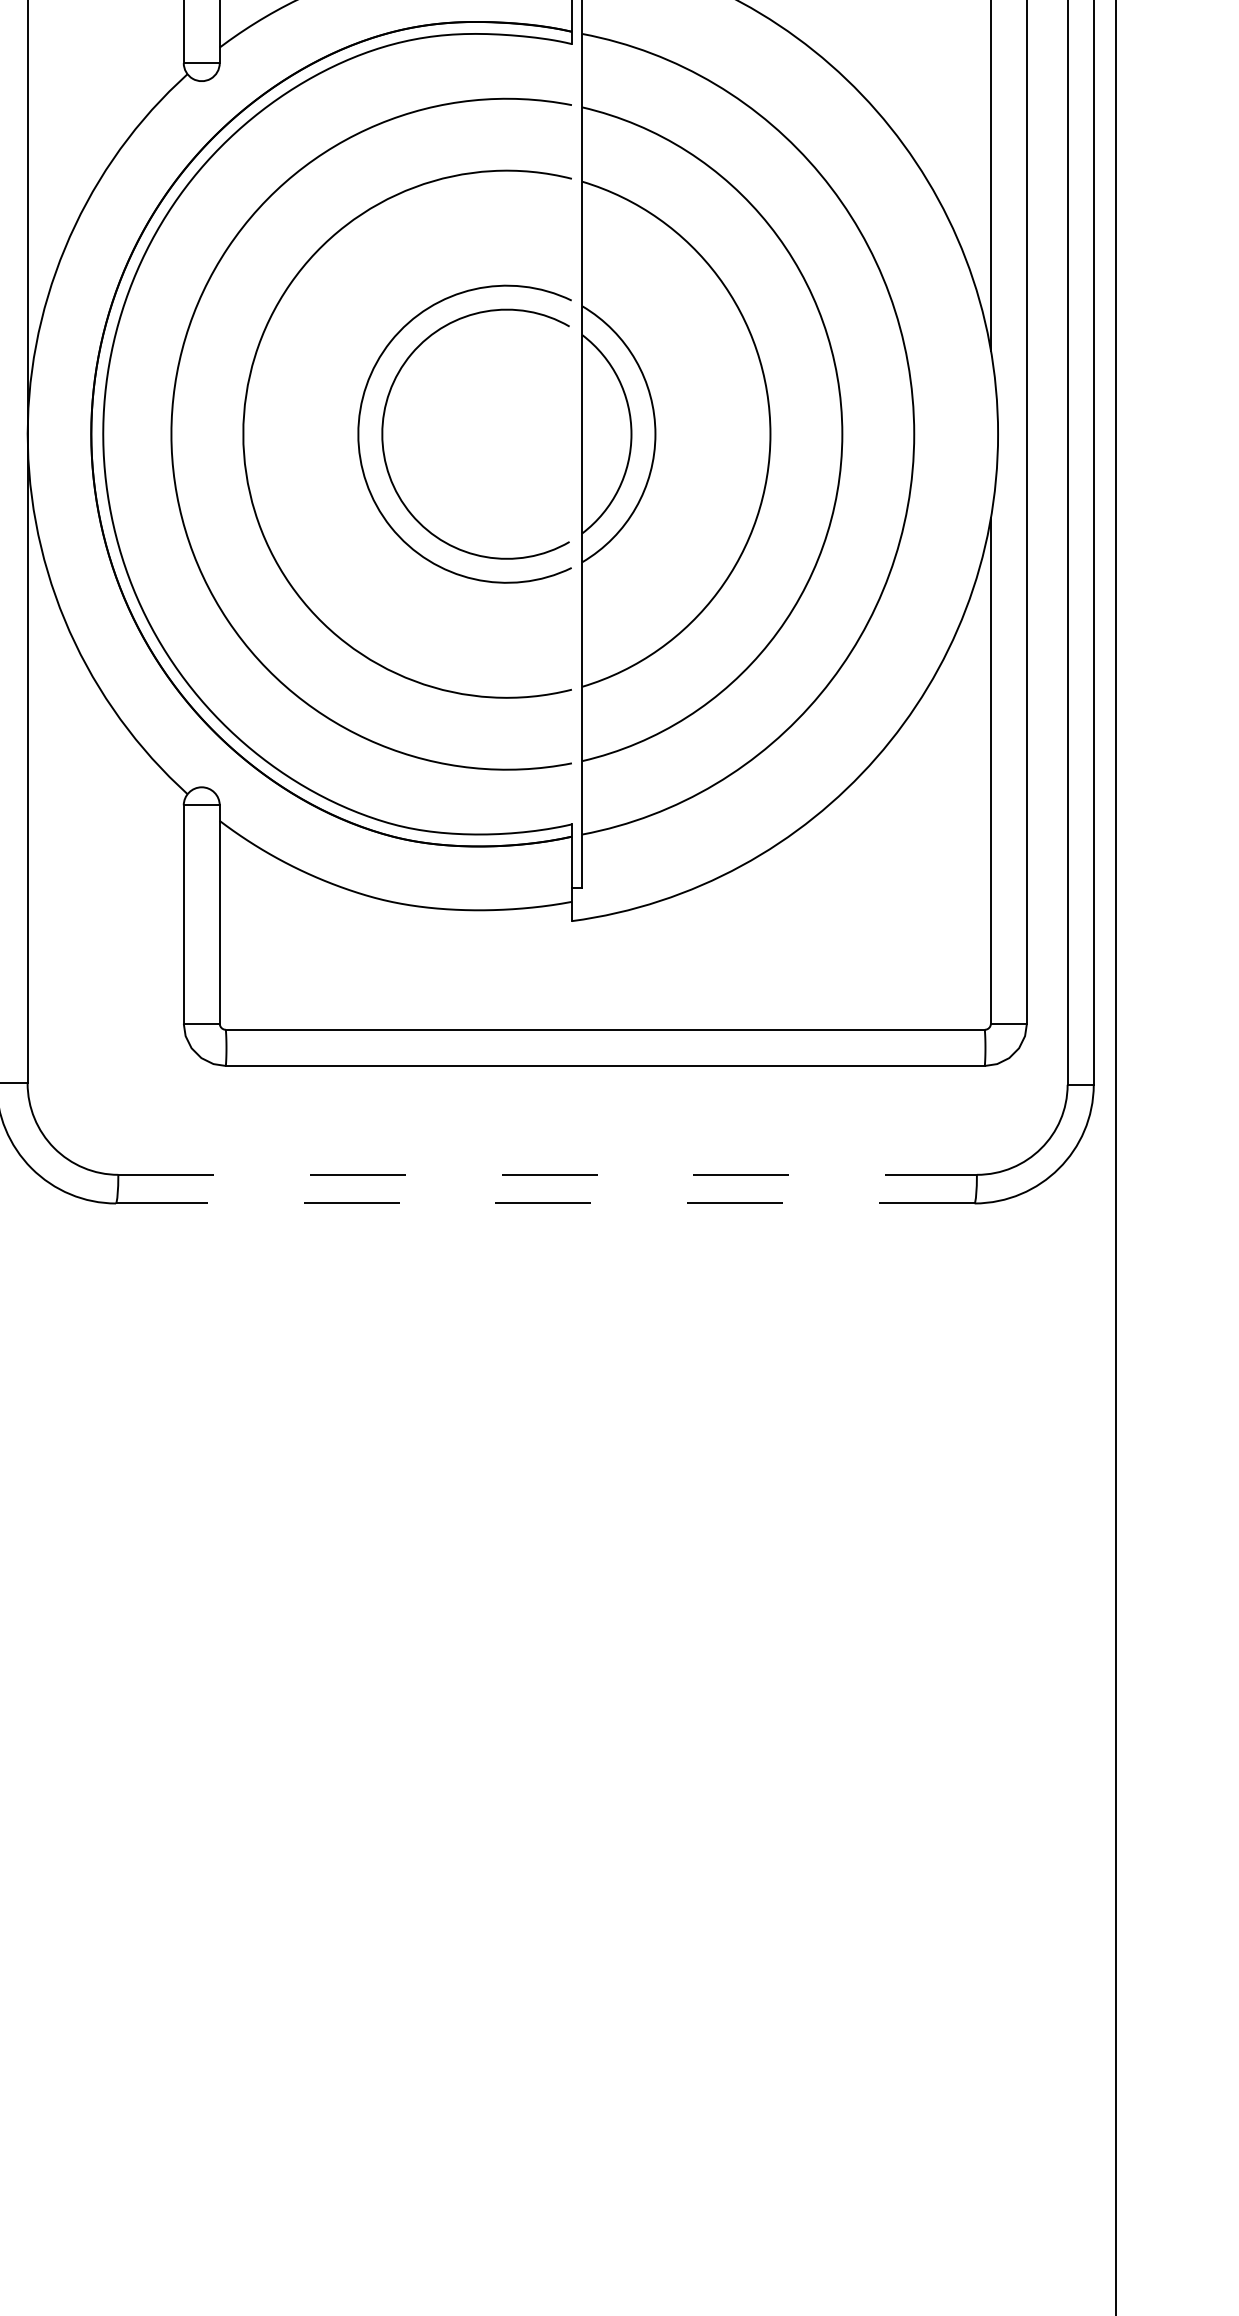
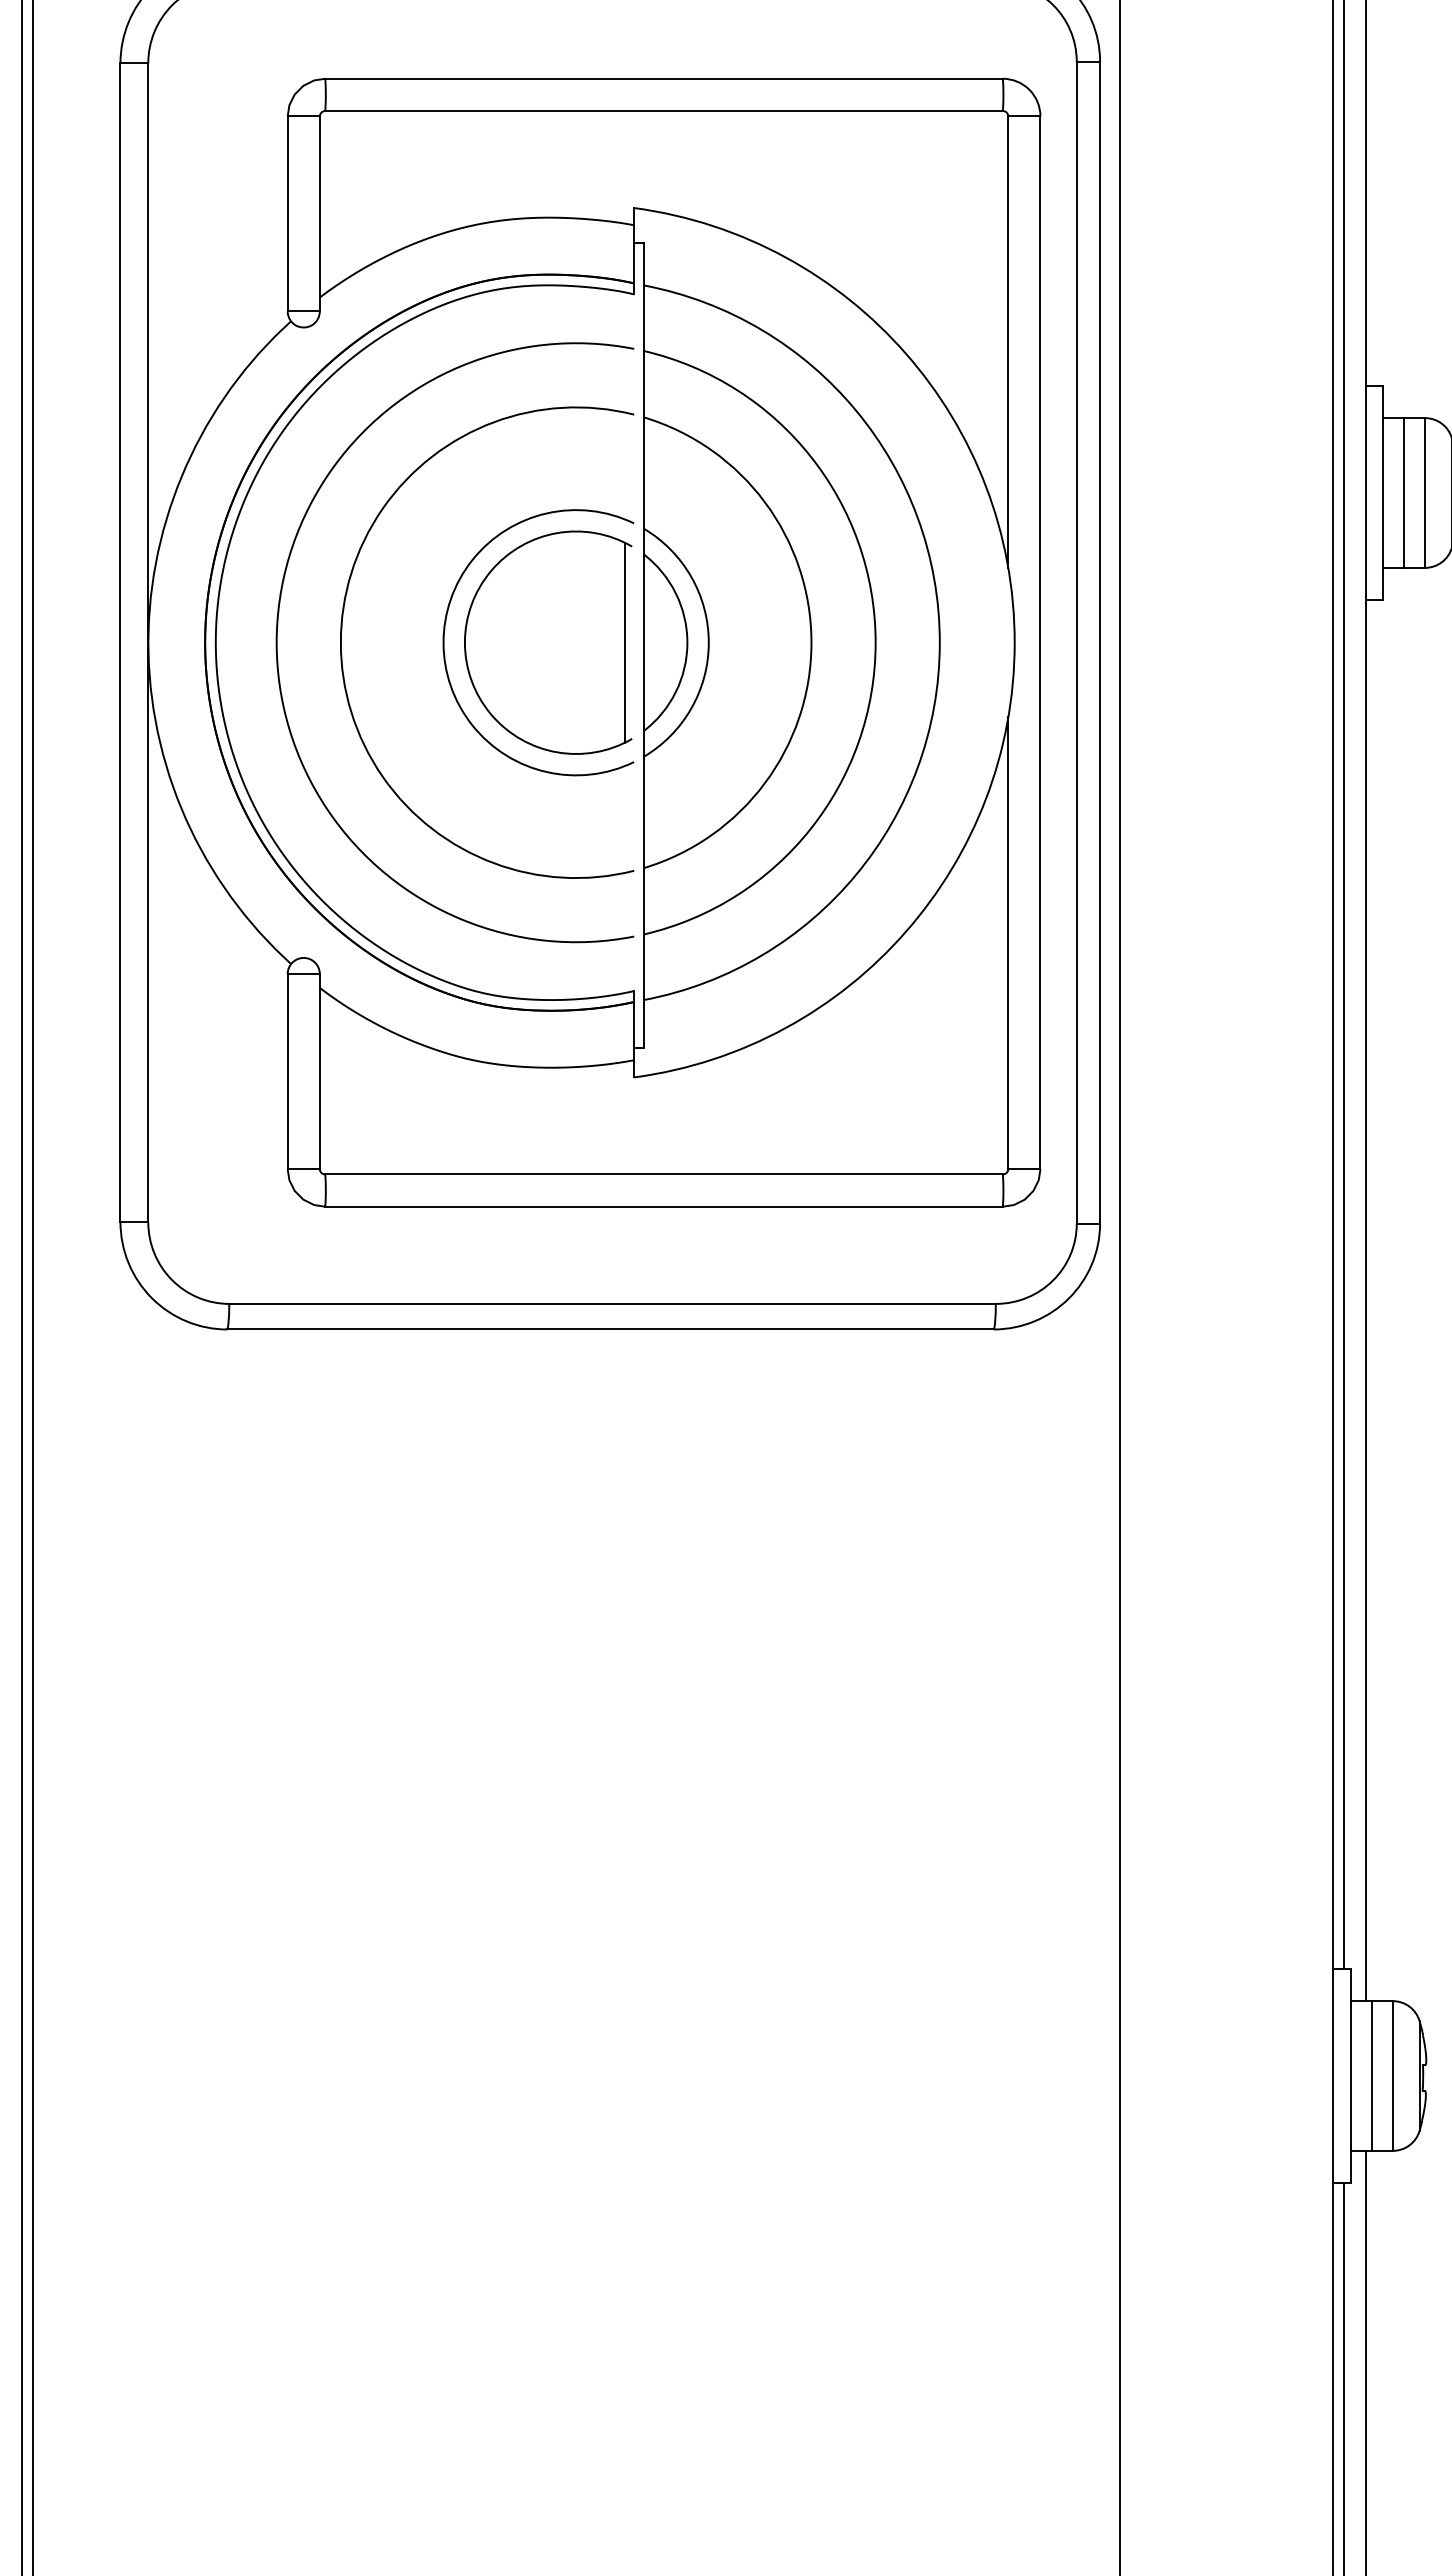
line: (561, 433) -> (624, 642), added
line: (548, 1174) -> (613, 1303), dashed -> solid
line: (545, 1203) -> (610, 1329), dashed -> solid

